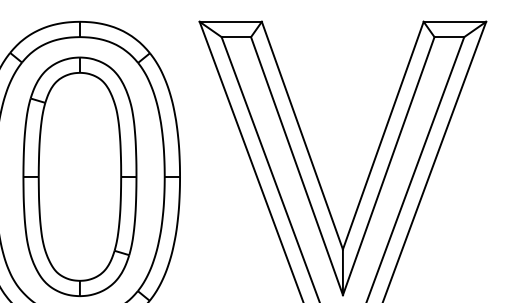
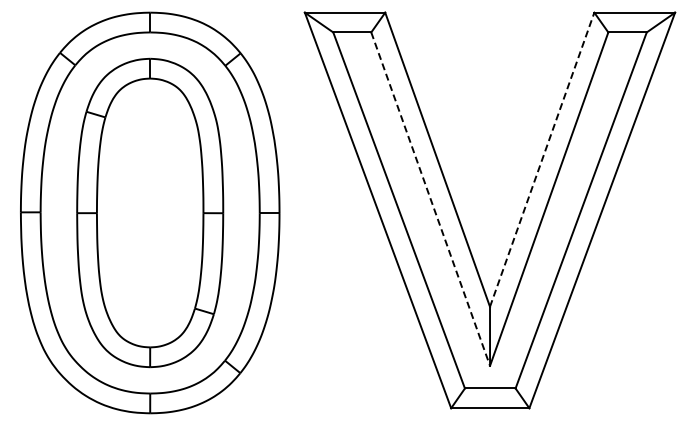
line: (383, 135) -> (542, 159), solid -> dashed
line: (296, 166) -> (430, 199), solid -> dashed

